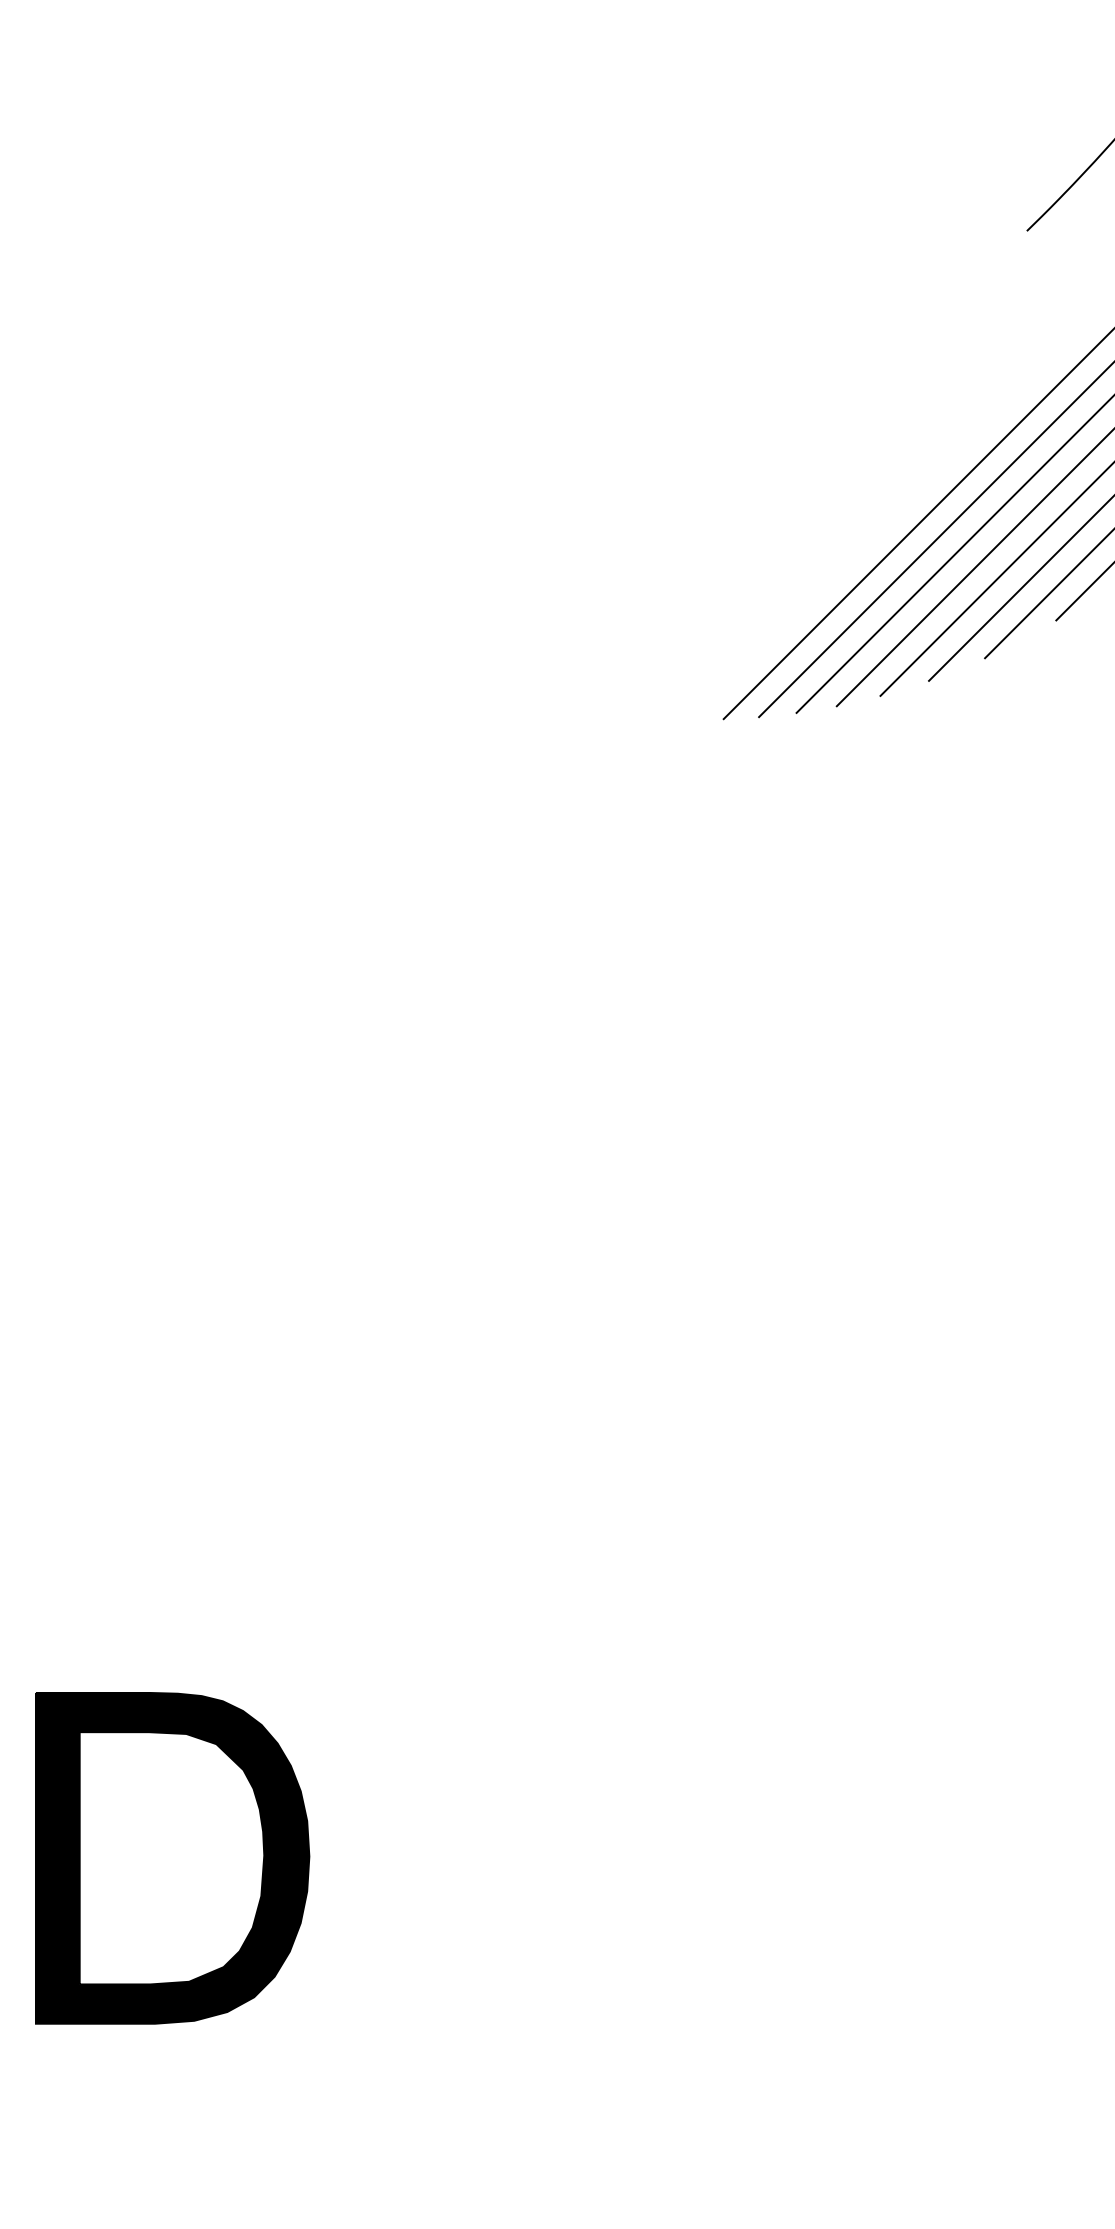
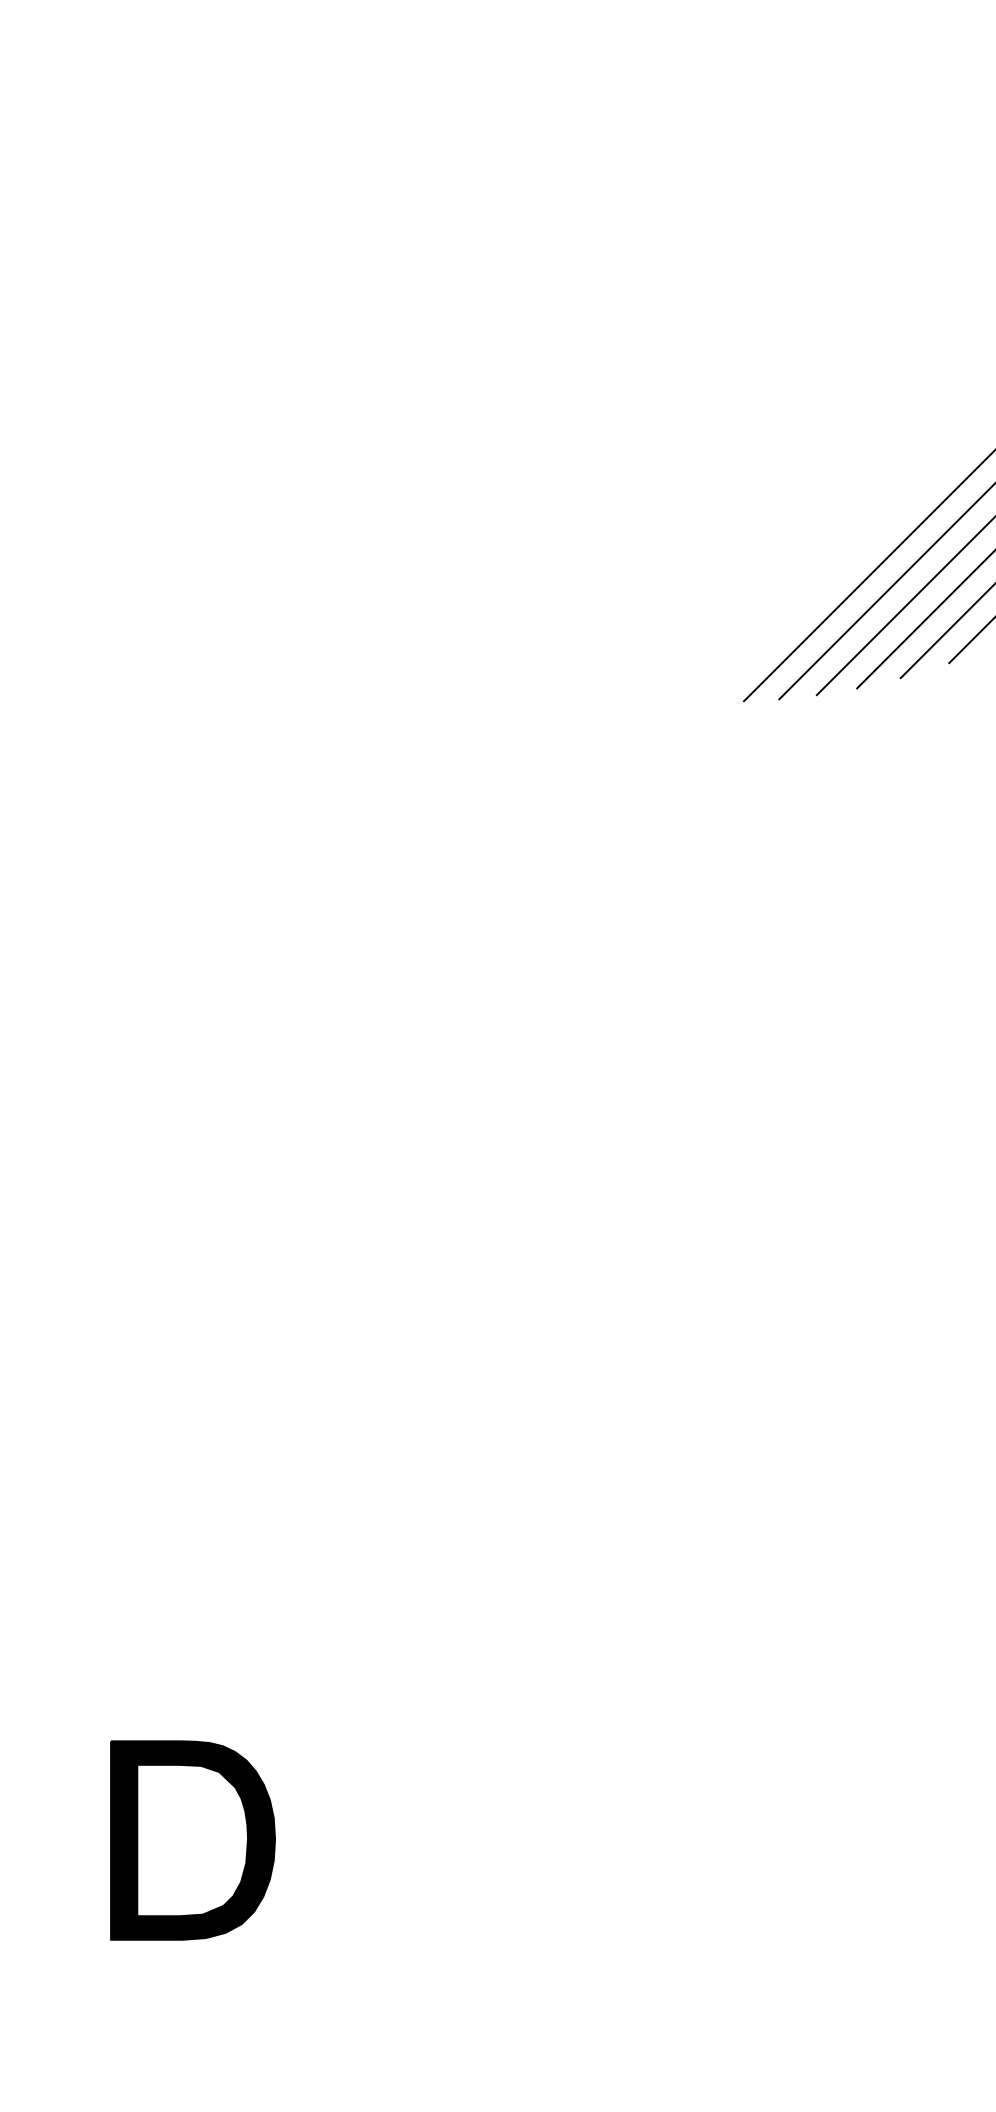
part: (172, 1858) -> (192, 1840), size x0.6

